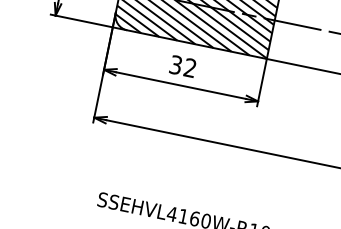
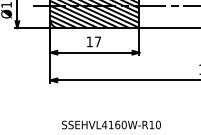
text: (182, 65) -> (93, 41), 32 -> 17

